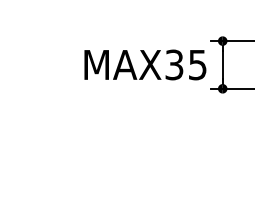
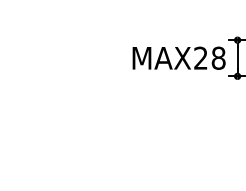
text: (185, 63) -> (209, 57), MAX35 -> MAX28

